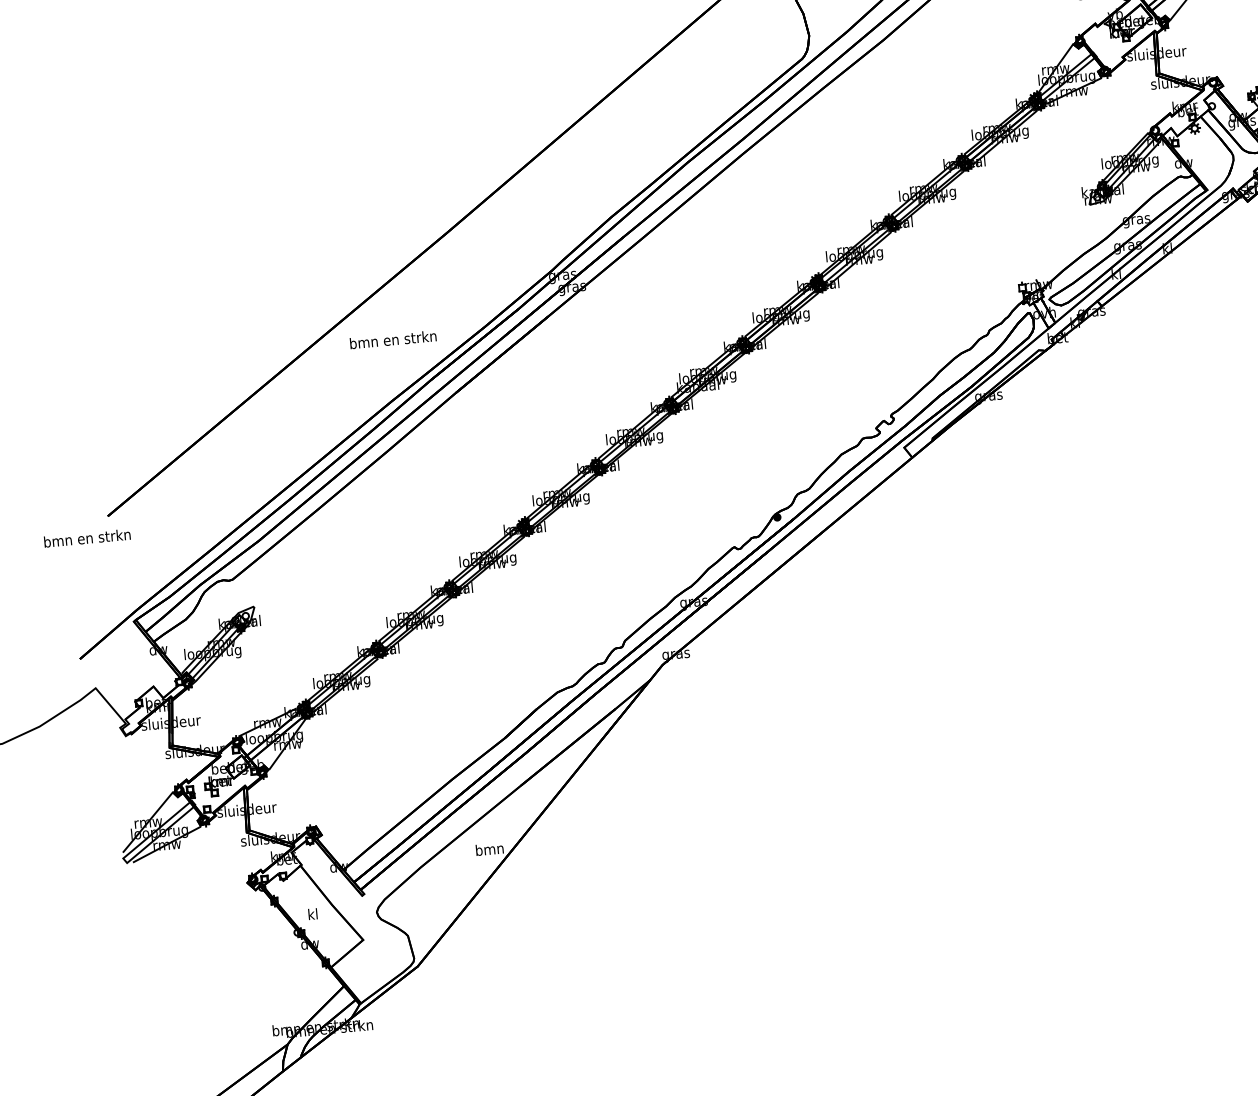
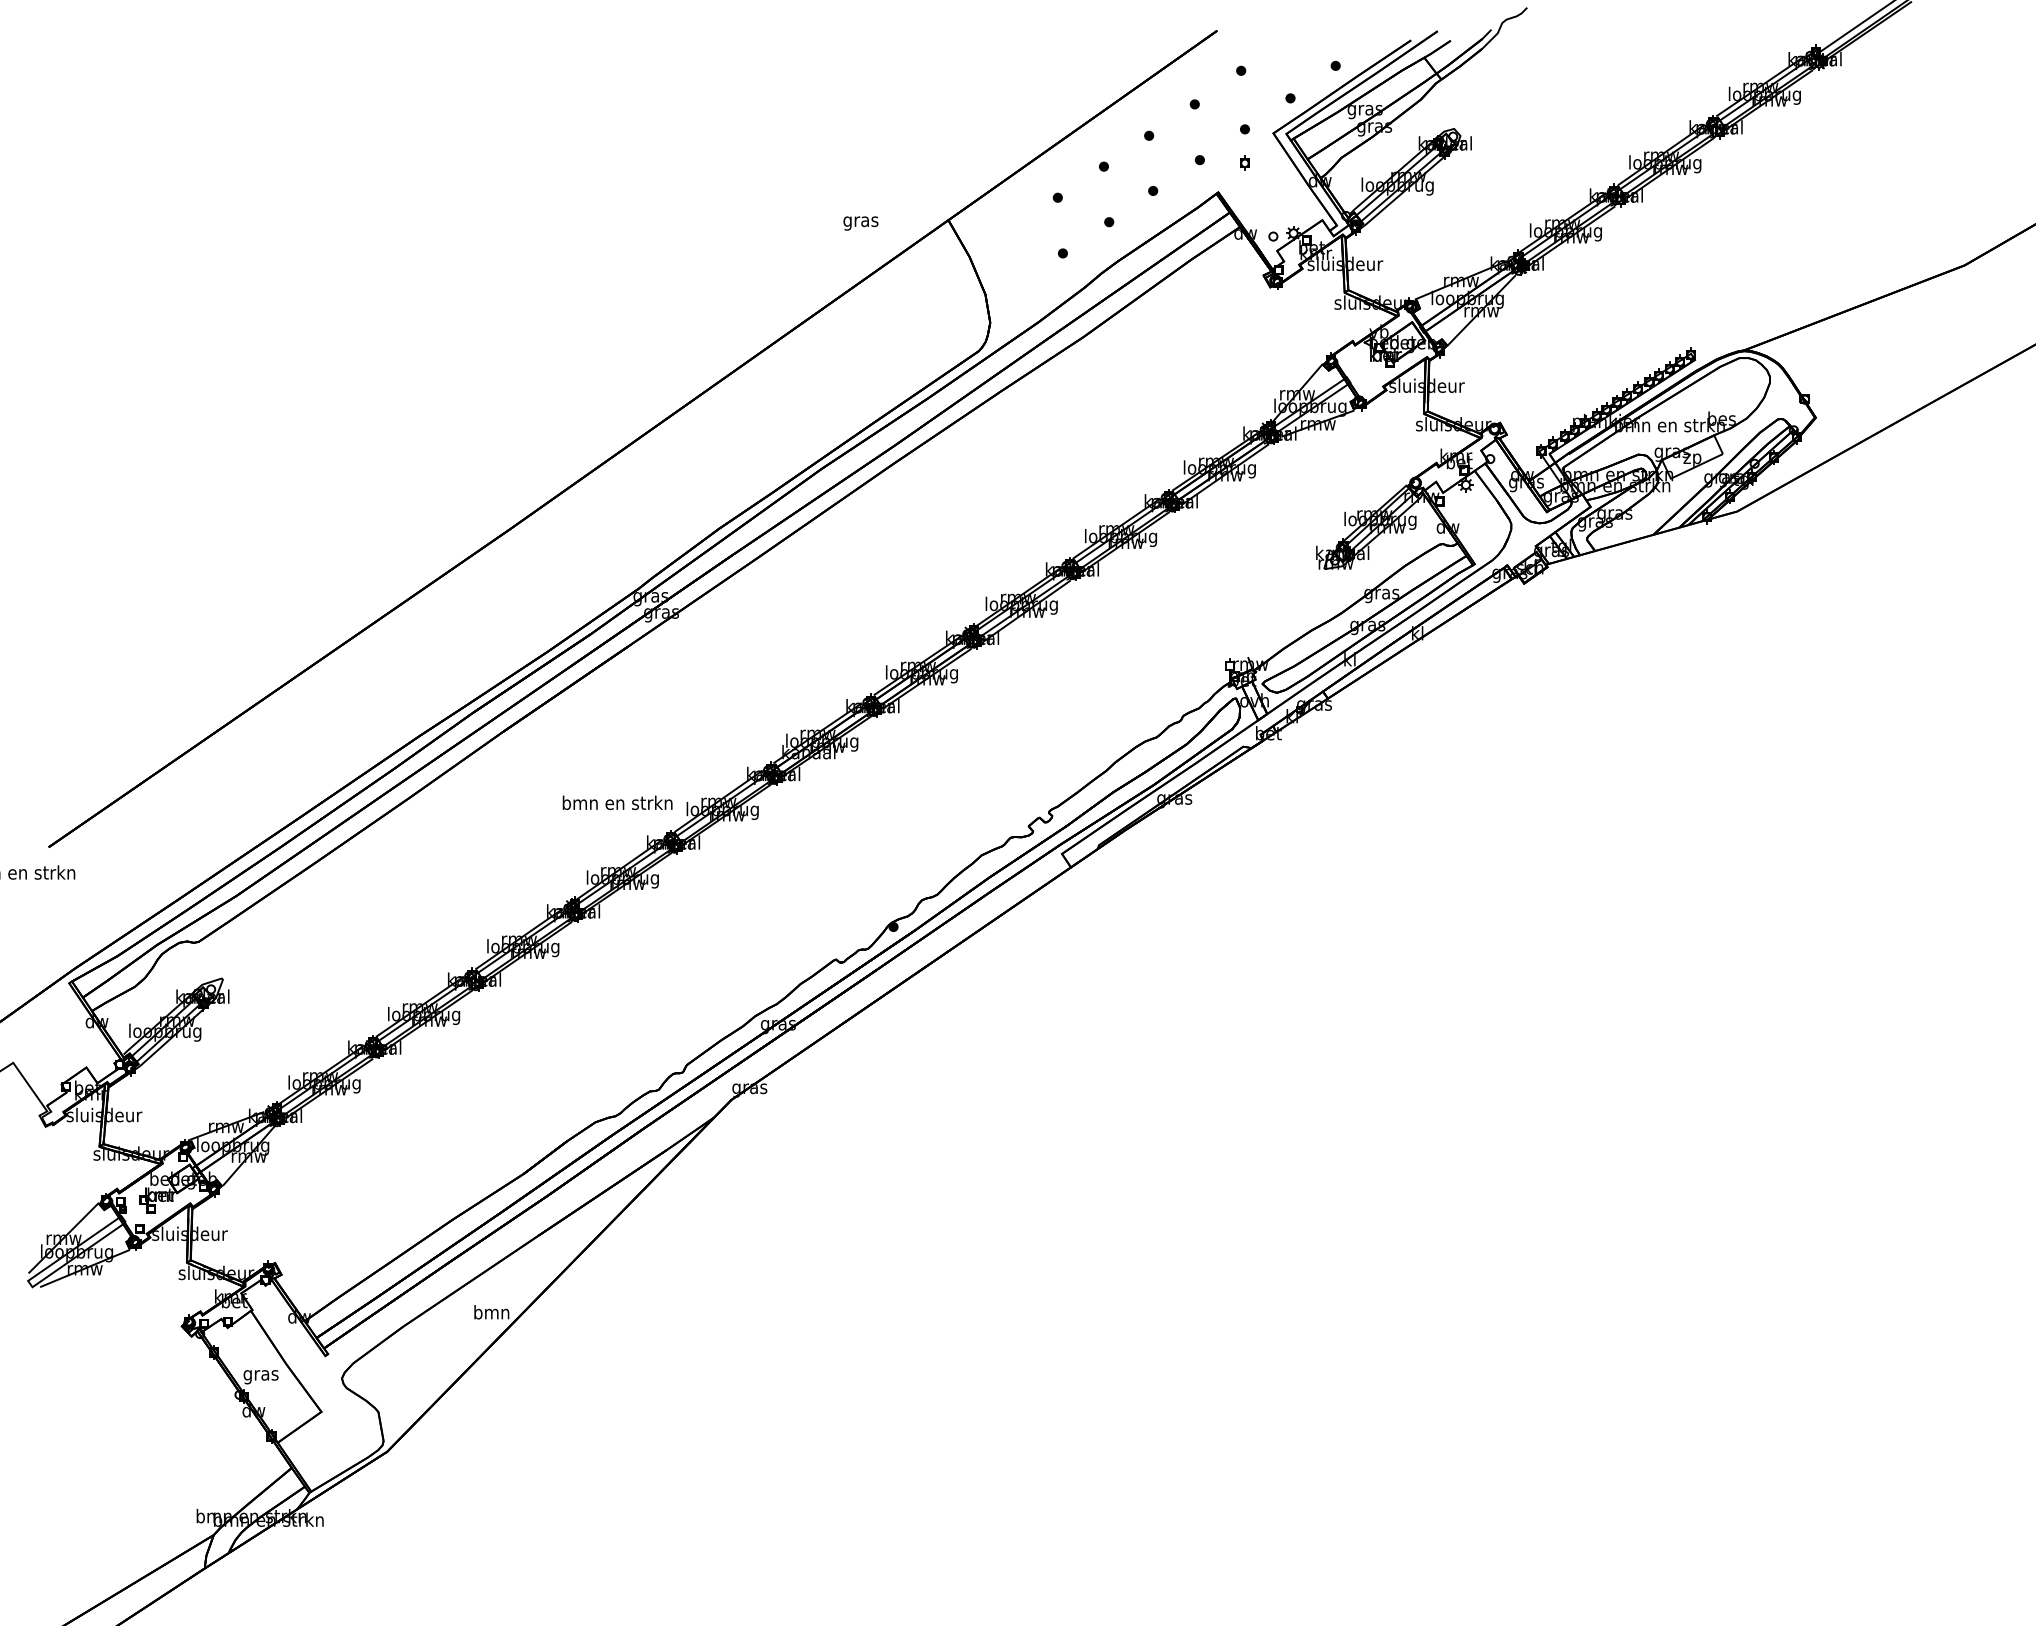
text: (393, 339) -> (617, 802), moved
text: (312, 915) -> (260, 1375), kl -> gras

